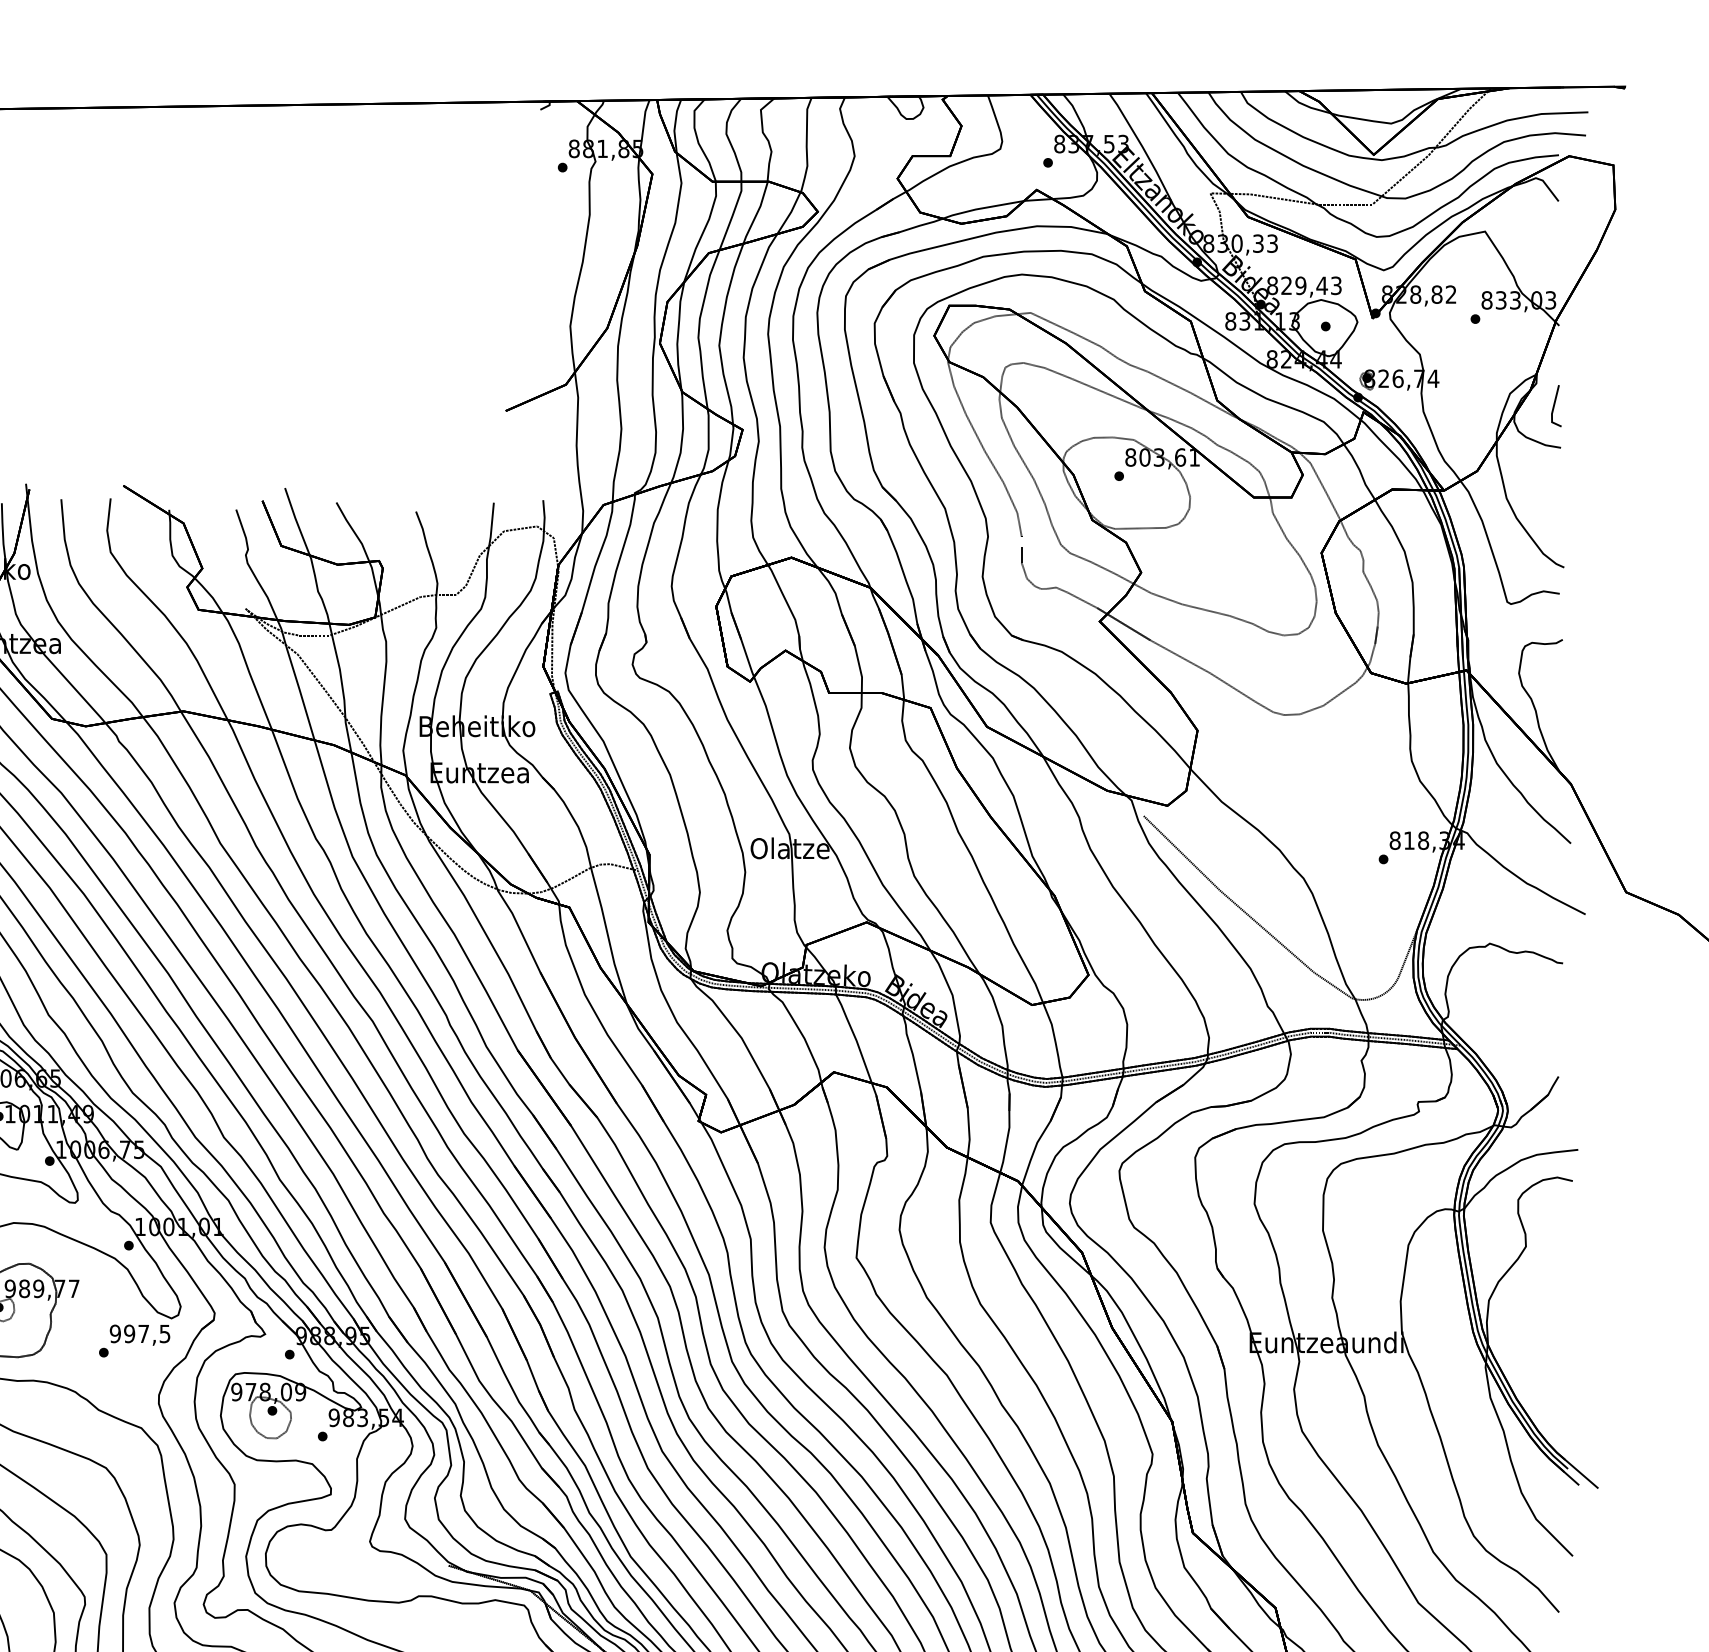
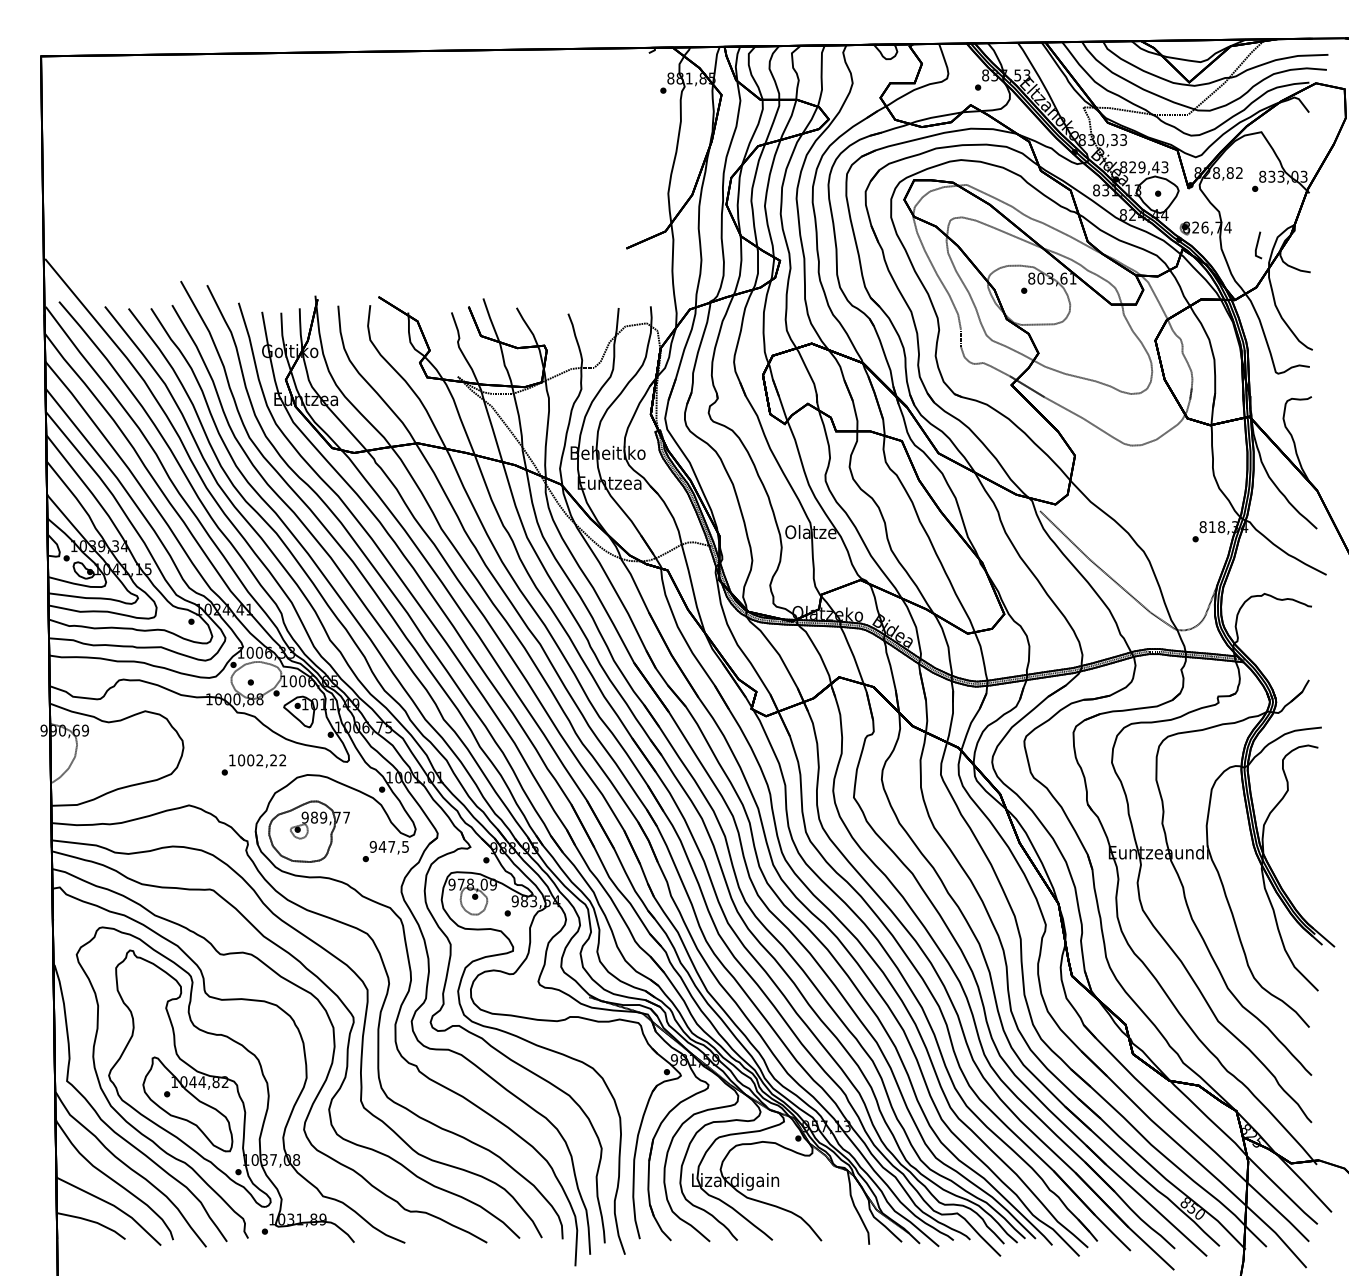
line: (1556, 404) -> (1258, 244), moved
text: (129, 1333) -> (382, 846), 997,5 -> 947,5

